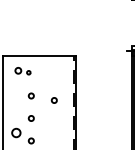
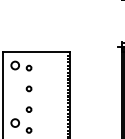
part: (22, 70) -> (20, 65), size x1.43
circle: (53, 100) -> (49, 93), removed

